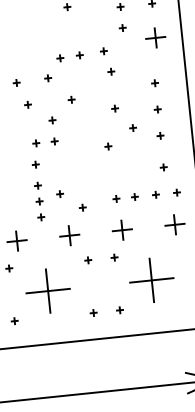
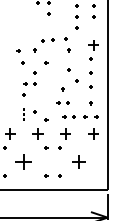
part: (155, 38) -> (93, 45), moved
part: (109, 171) -> (62, 102), added
part: (38, 201) -> (23, 114), size x0.6
part: (151, 279) -> (78, 161), size x0.6
part: (47, 290) -> (23, 161), size x0.7

